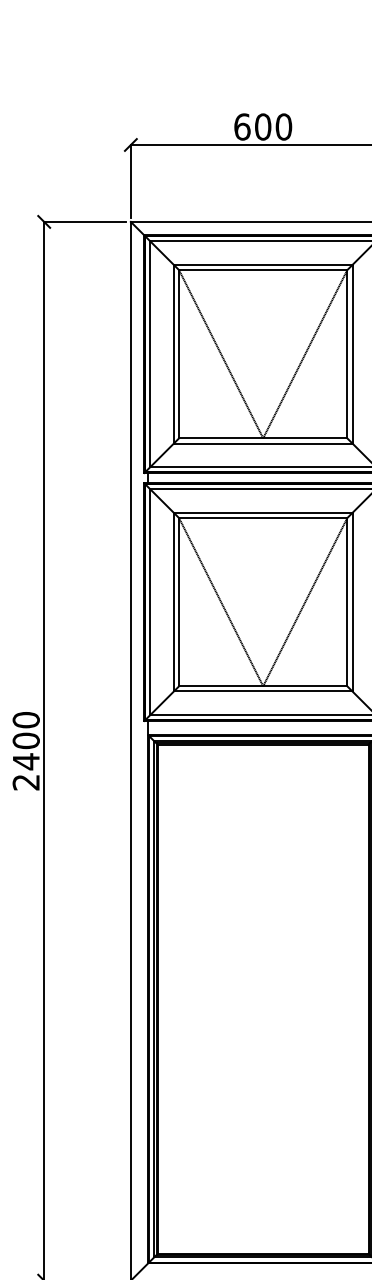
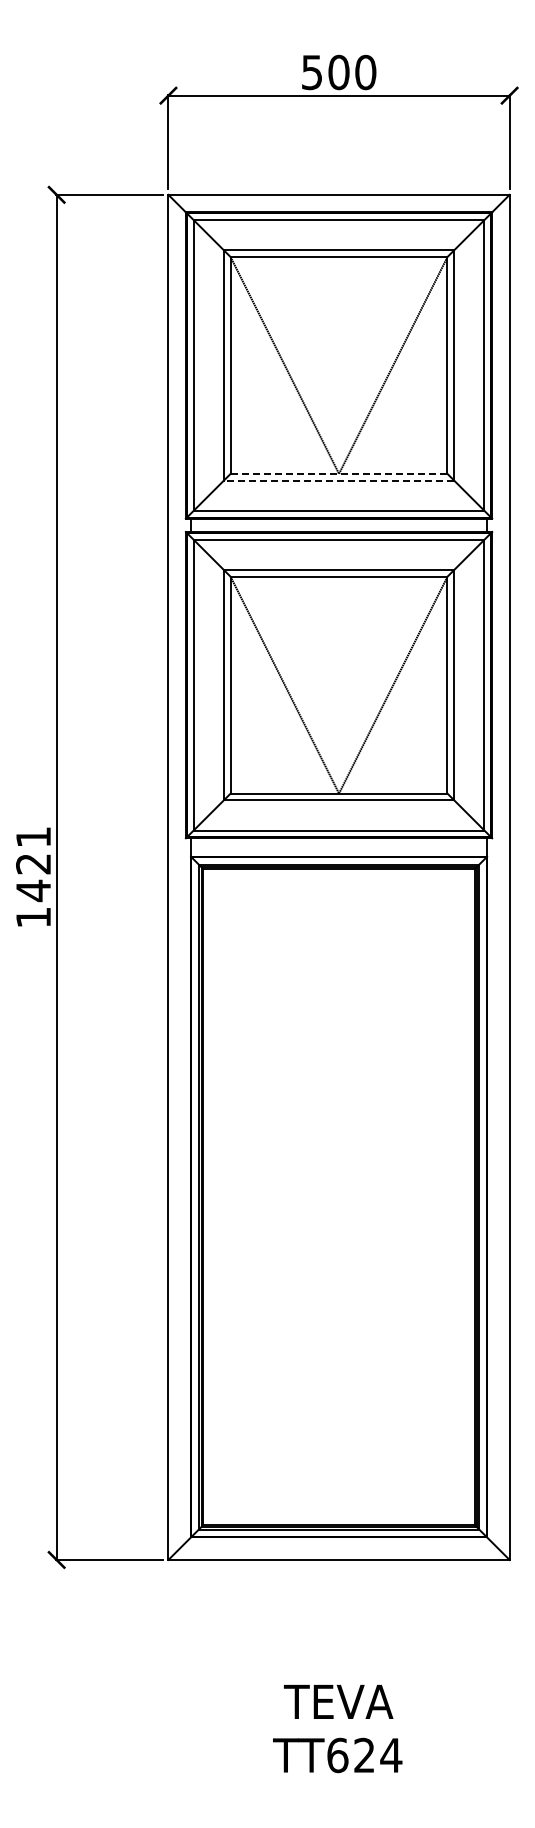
text: (241, 127) -> (311, 72), 600 -> 500
line: (262, 438) -> (338, 473), solid -> dashed
line: (262, 443) -> (338, 480), solid -> dashed
text: (26, 750) -> (33, 876), 2400 -> 1421

